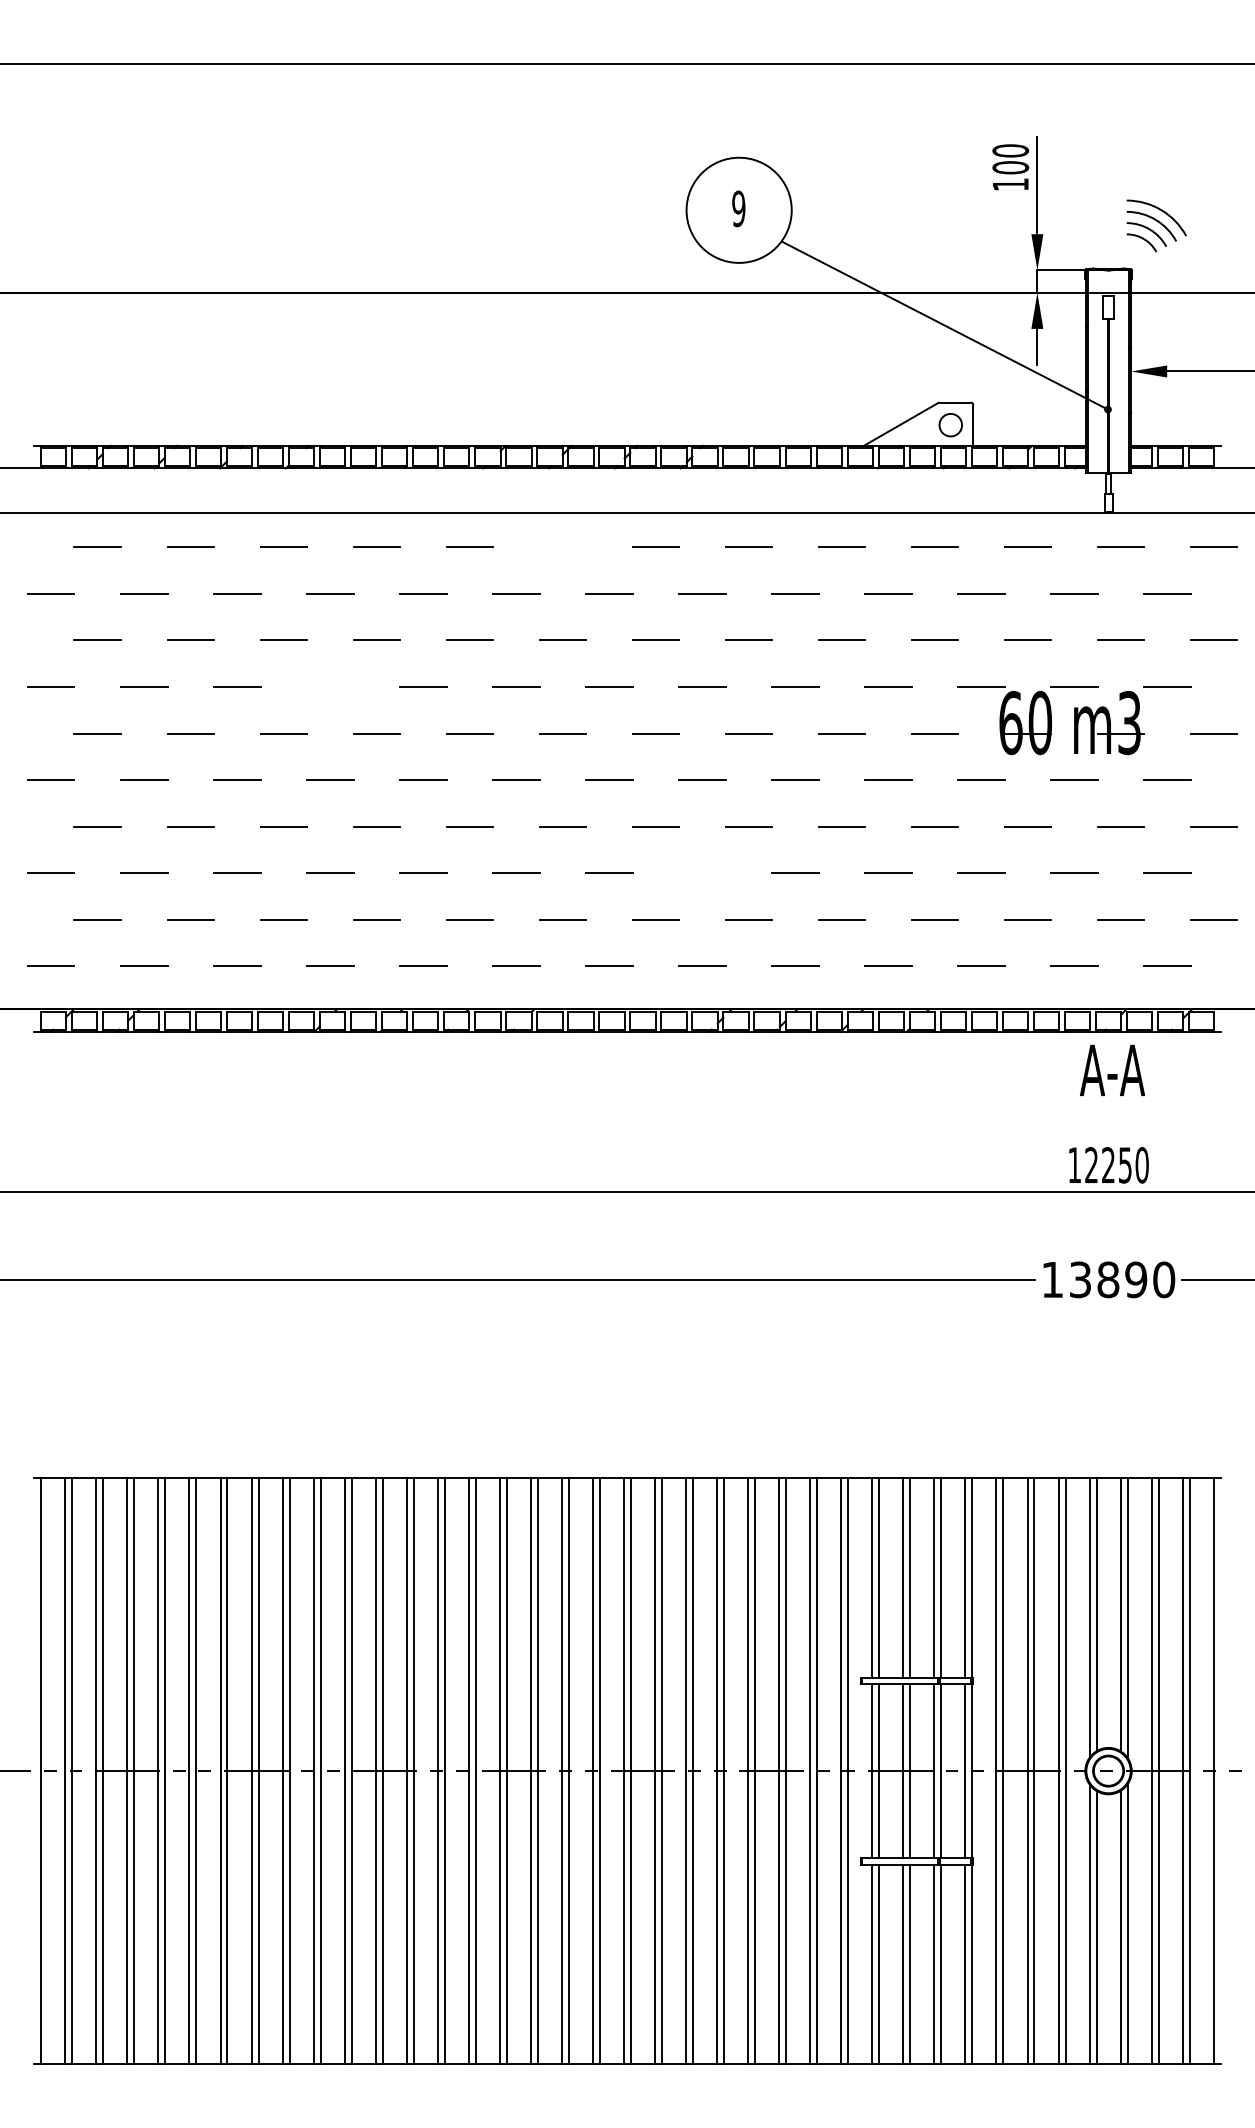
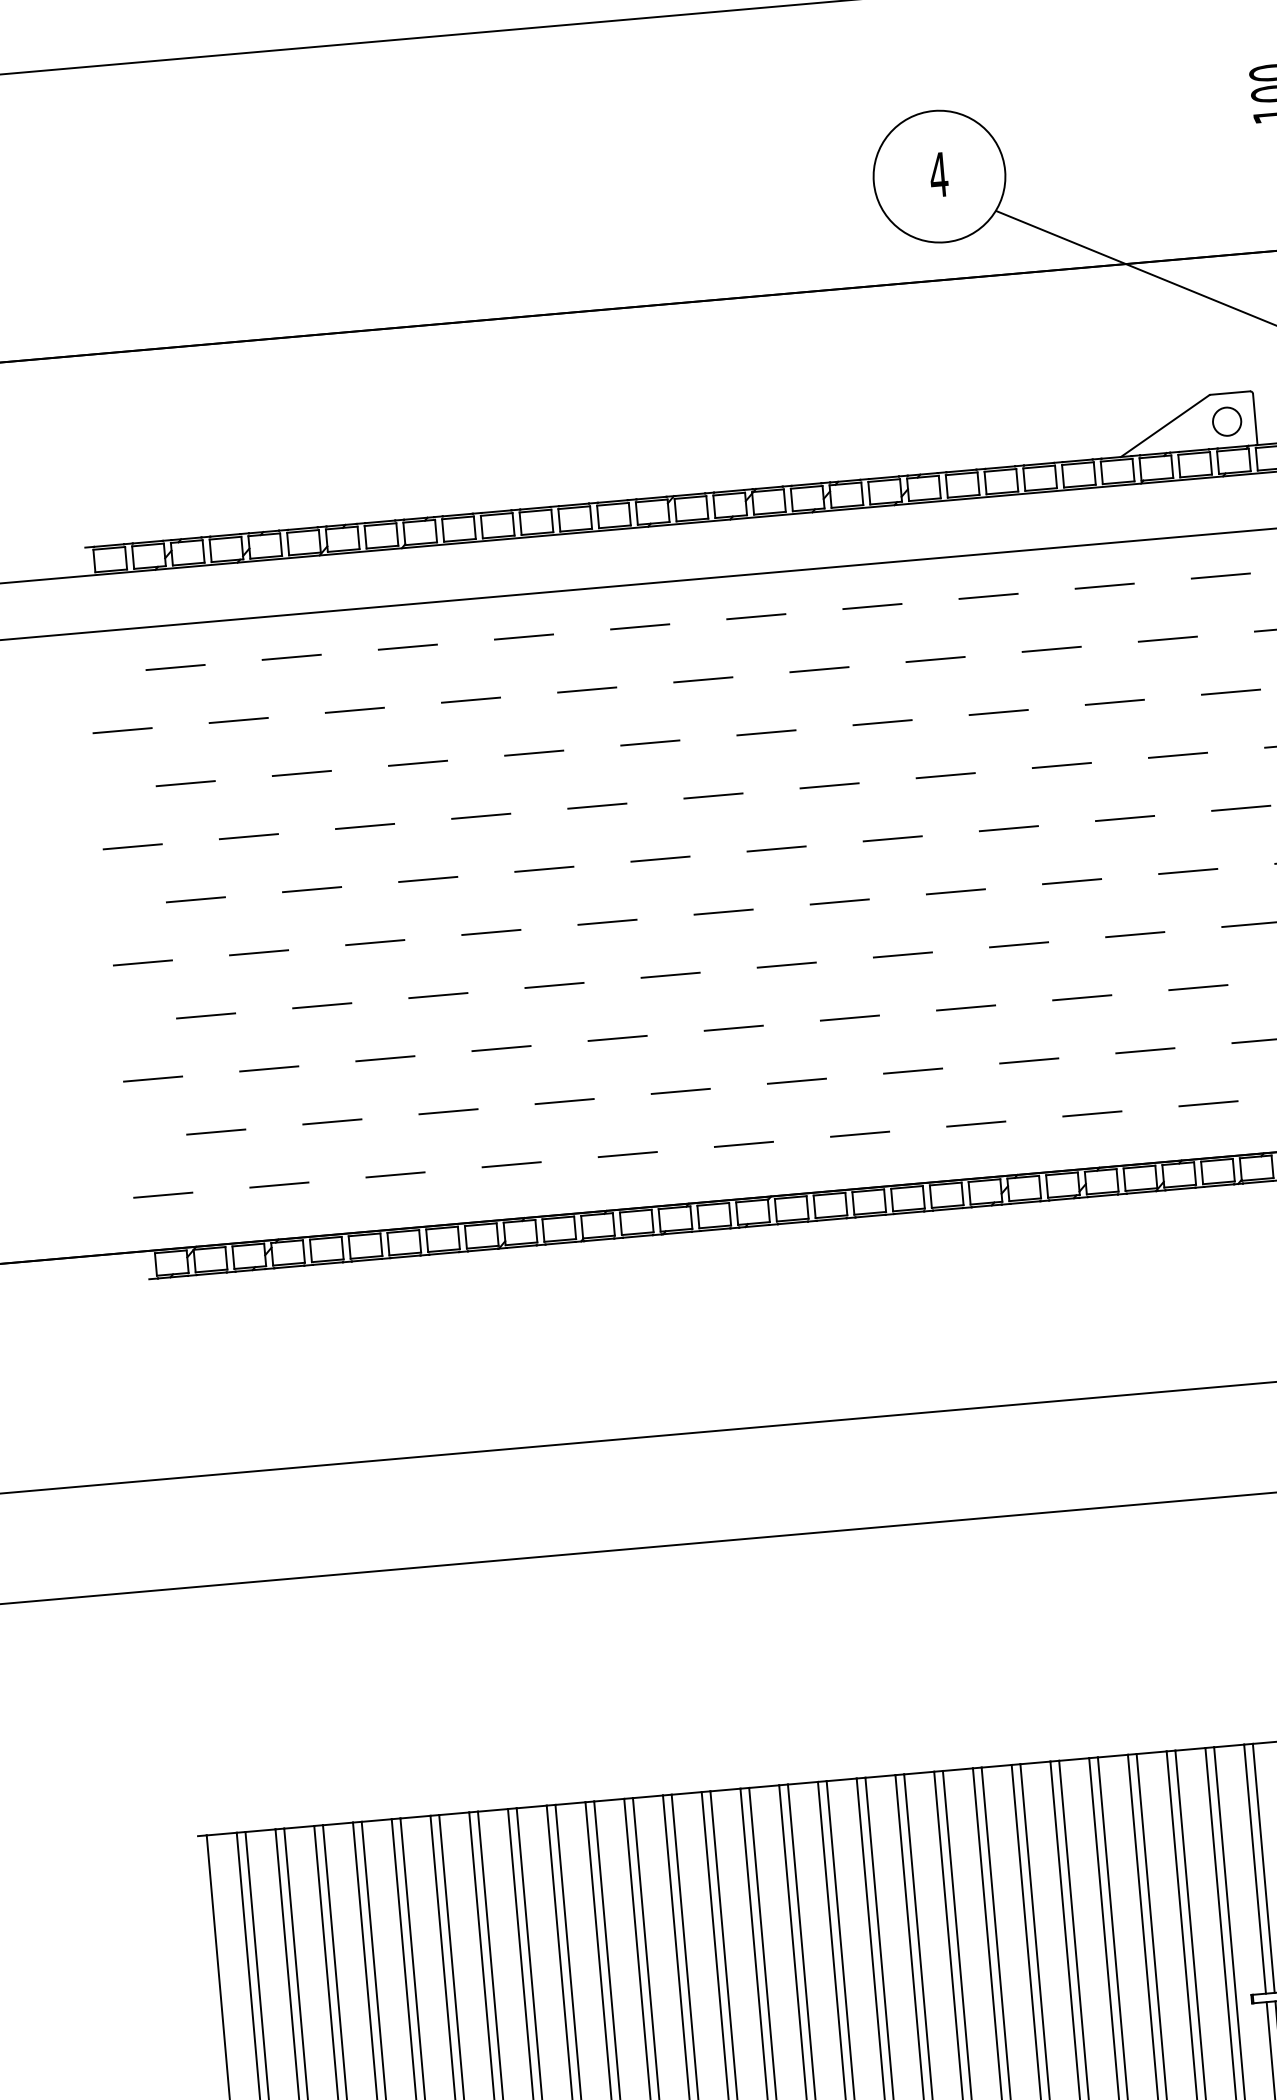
text: (738, 208) -> (938, 174), 9 -> 4
line: (562, 547) -> (755, 616), added
line: (330, 687) -> (481, 816), added
line: (702, 873) -> (966, 1008), added

